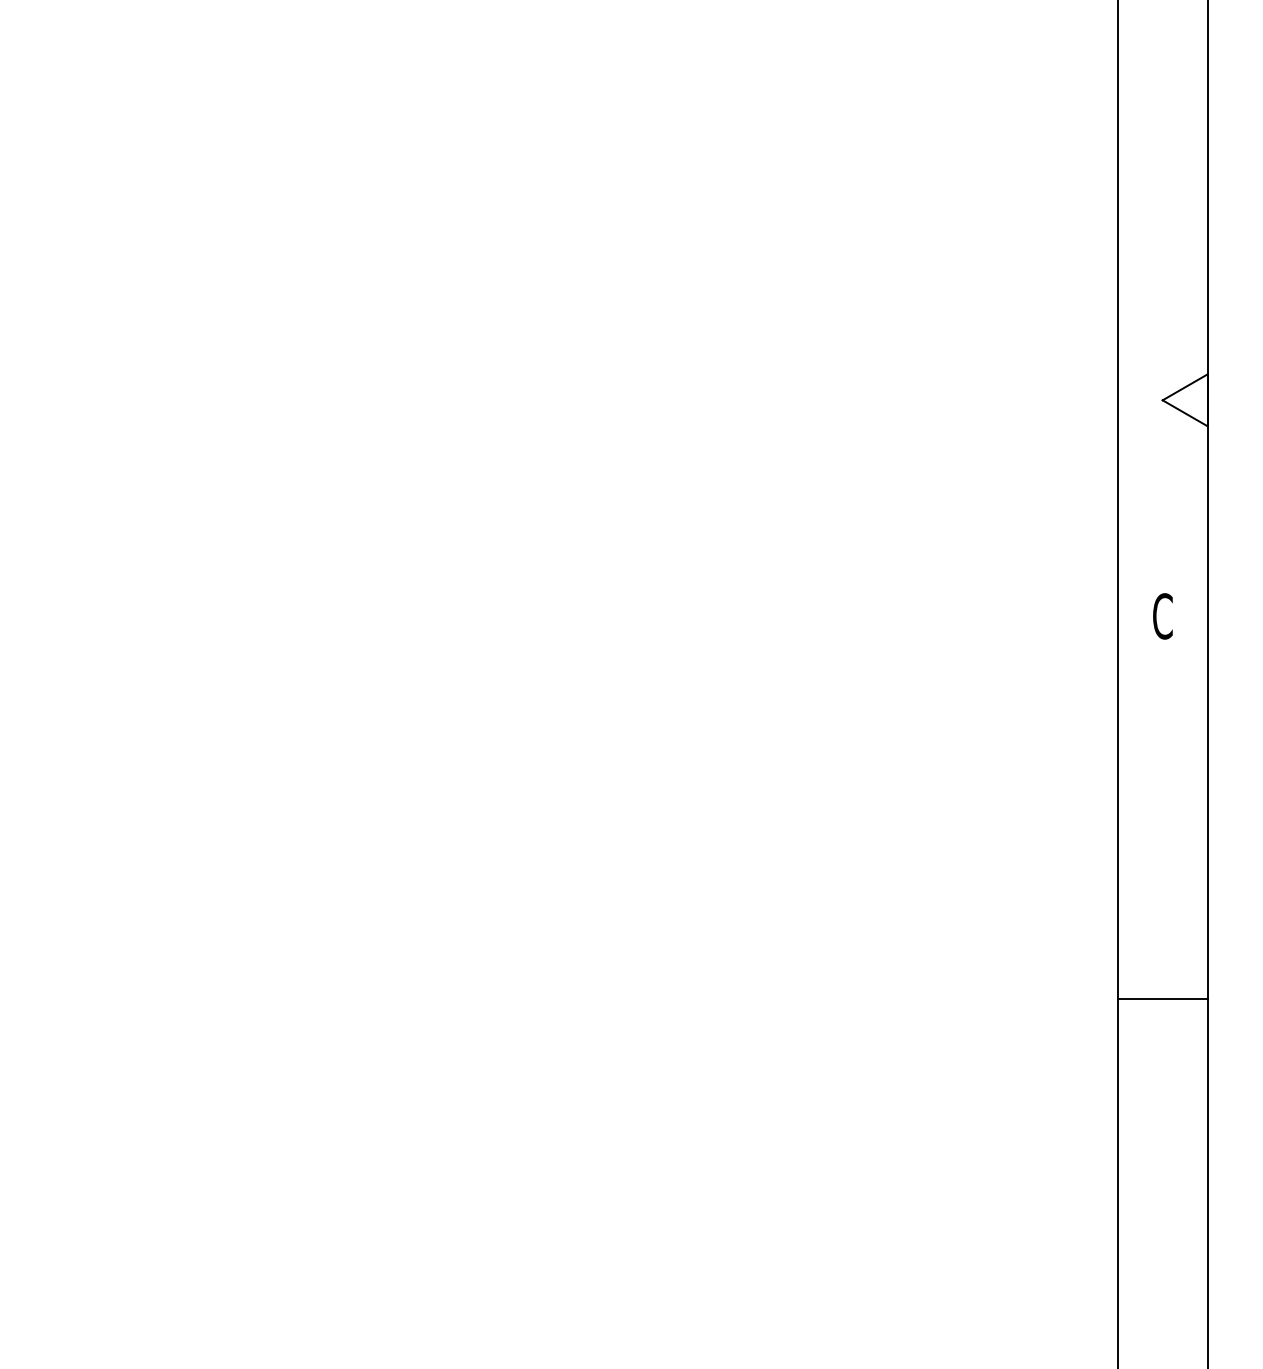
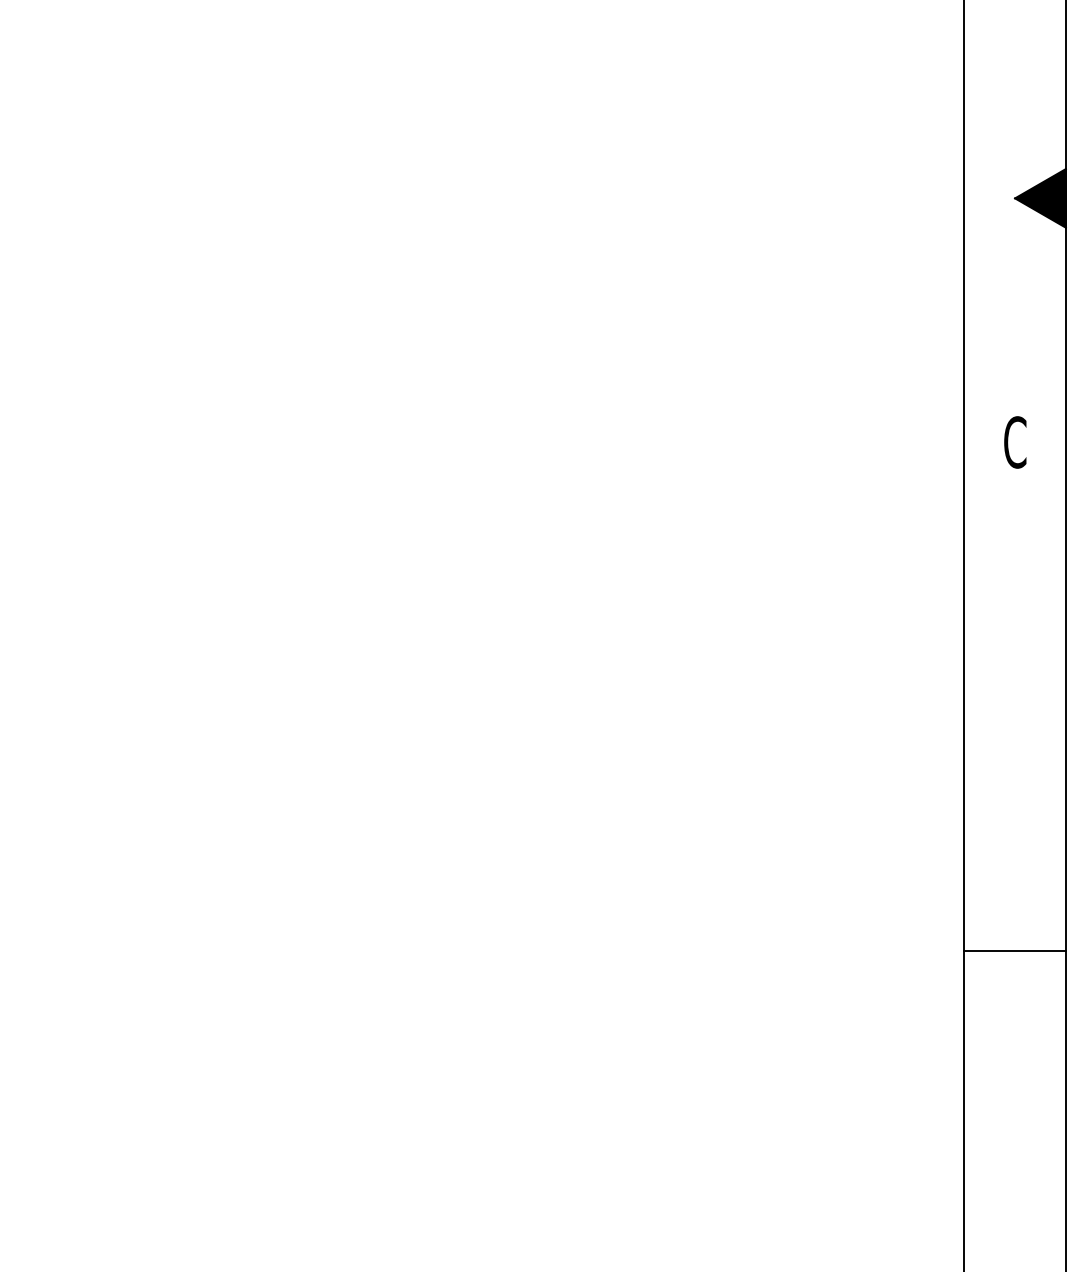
fill: (1184, 400) -> (1039, 198), added
line: (1162, 999) -> (1014, 950), moved

